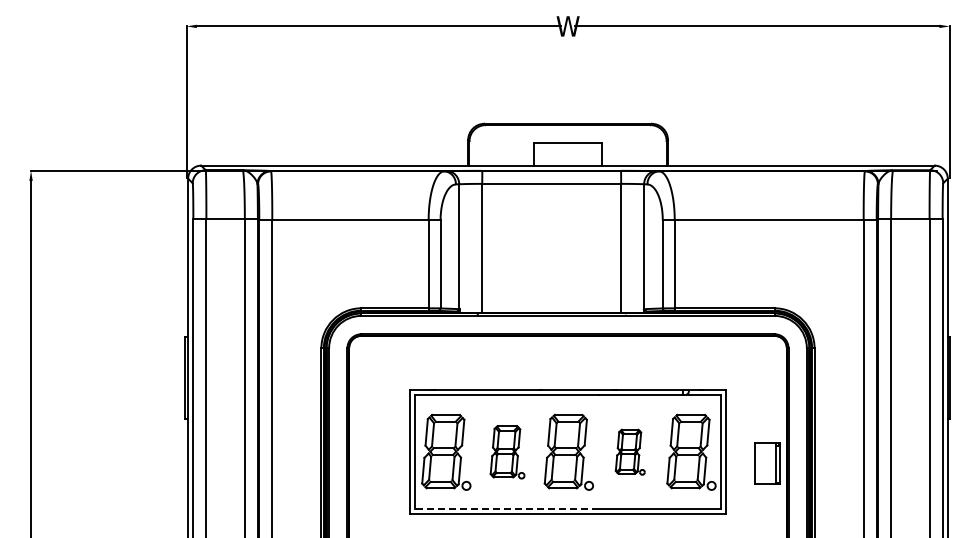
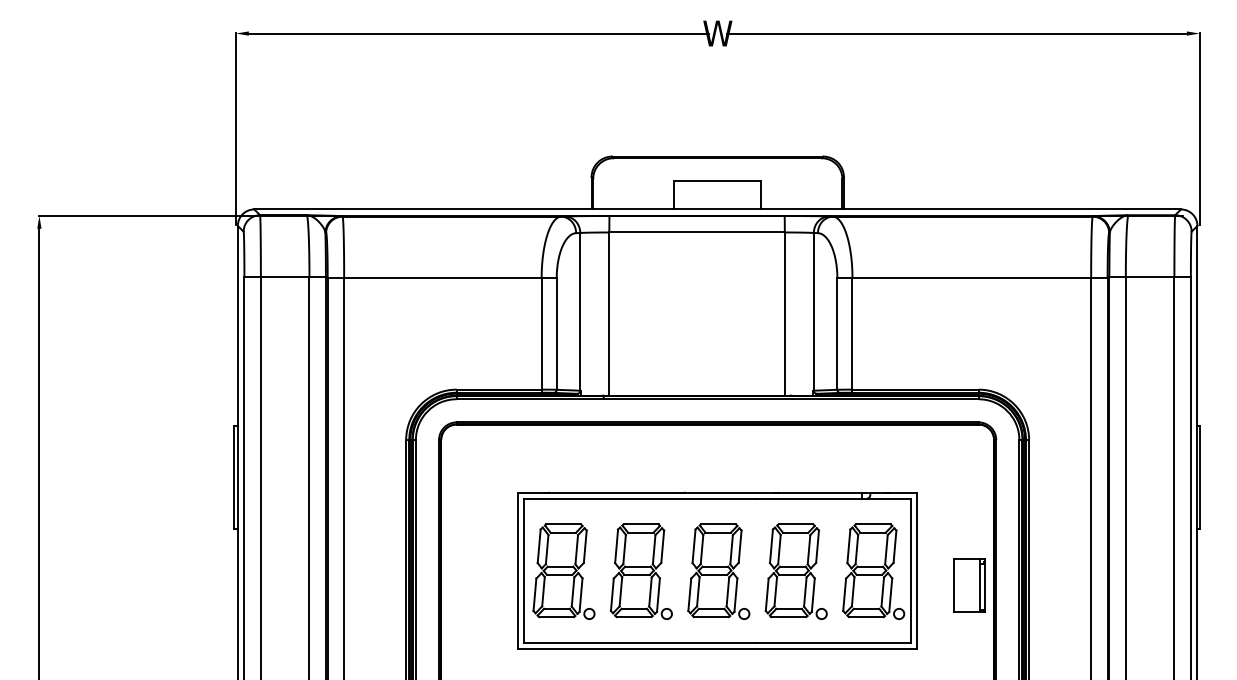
part: (507, 451) -> (641, 570), size x1.43
part: (630, 451) -> (796, 570), size x1.67
line: (506, 508) -> (639, 642), dashed -> solid

